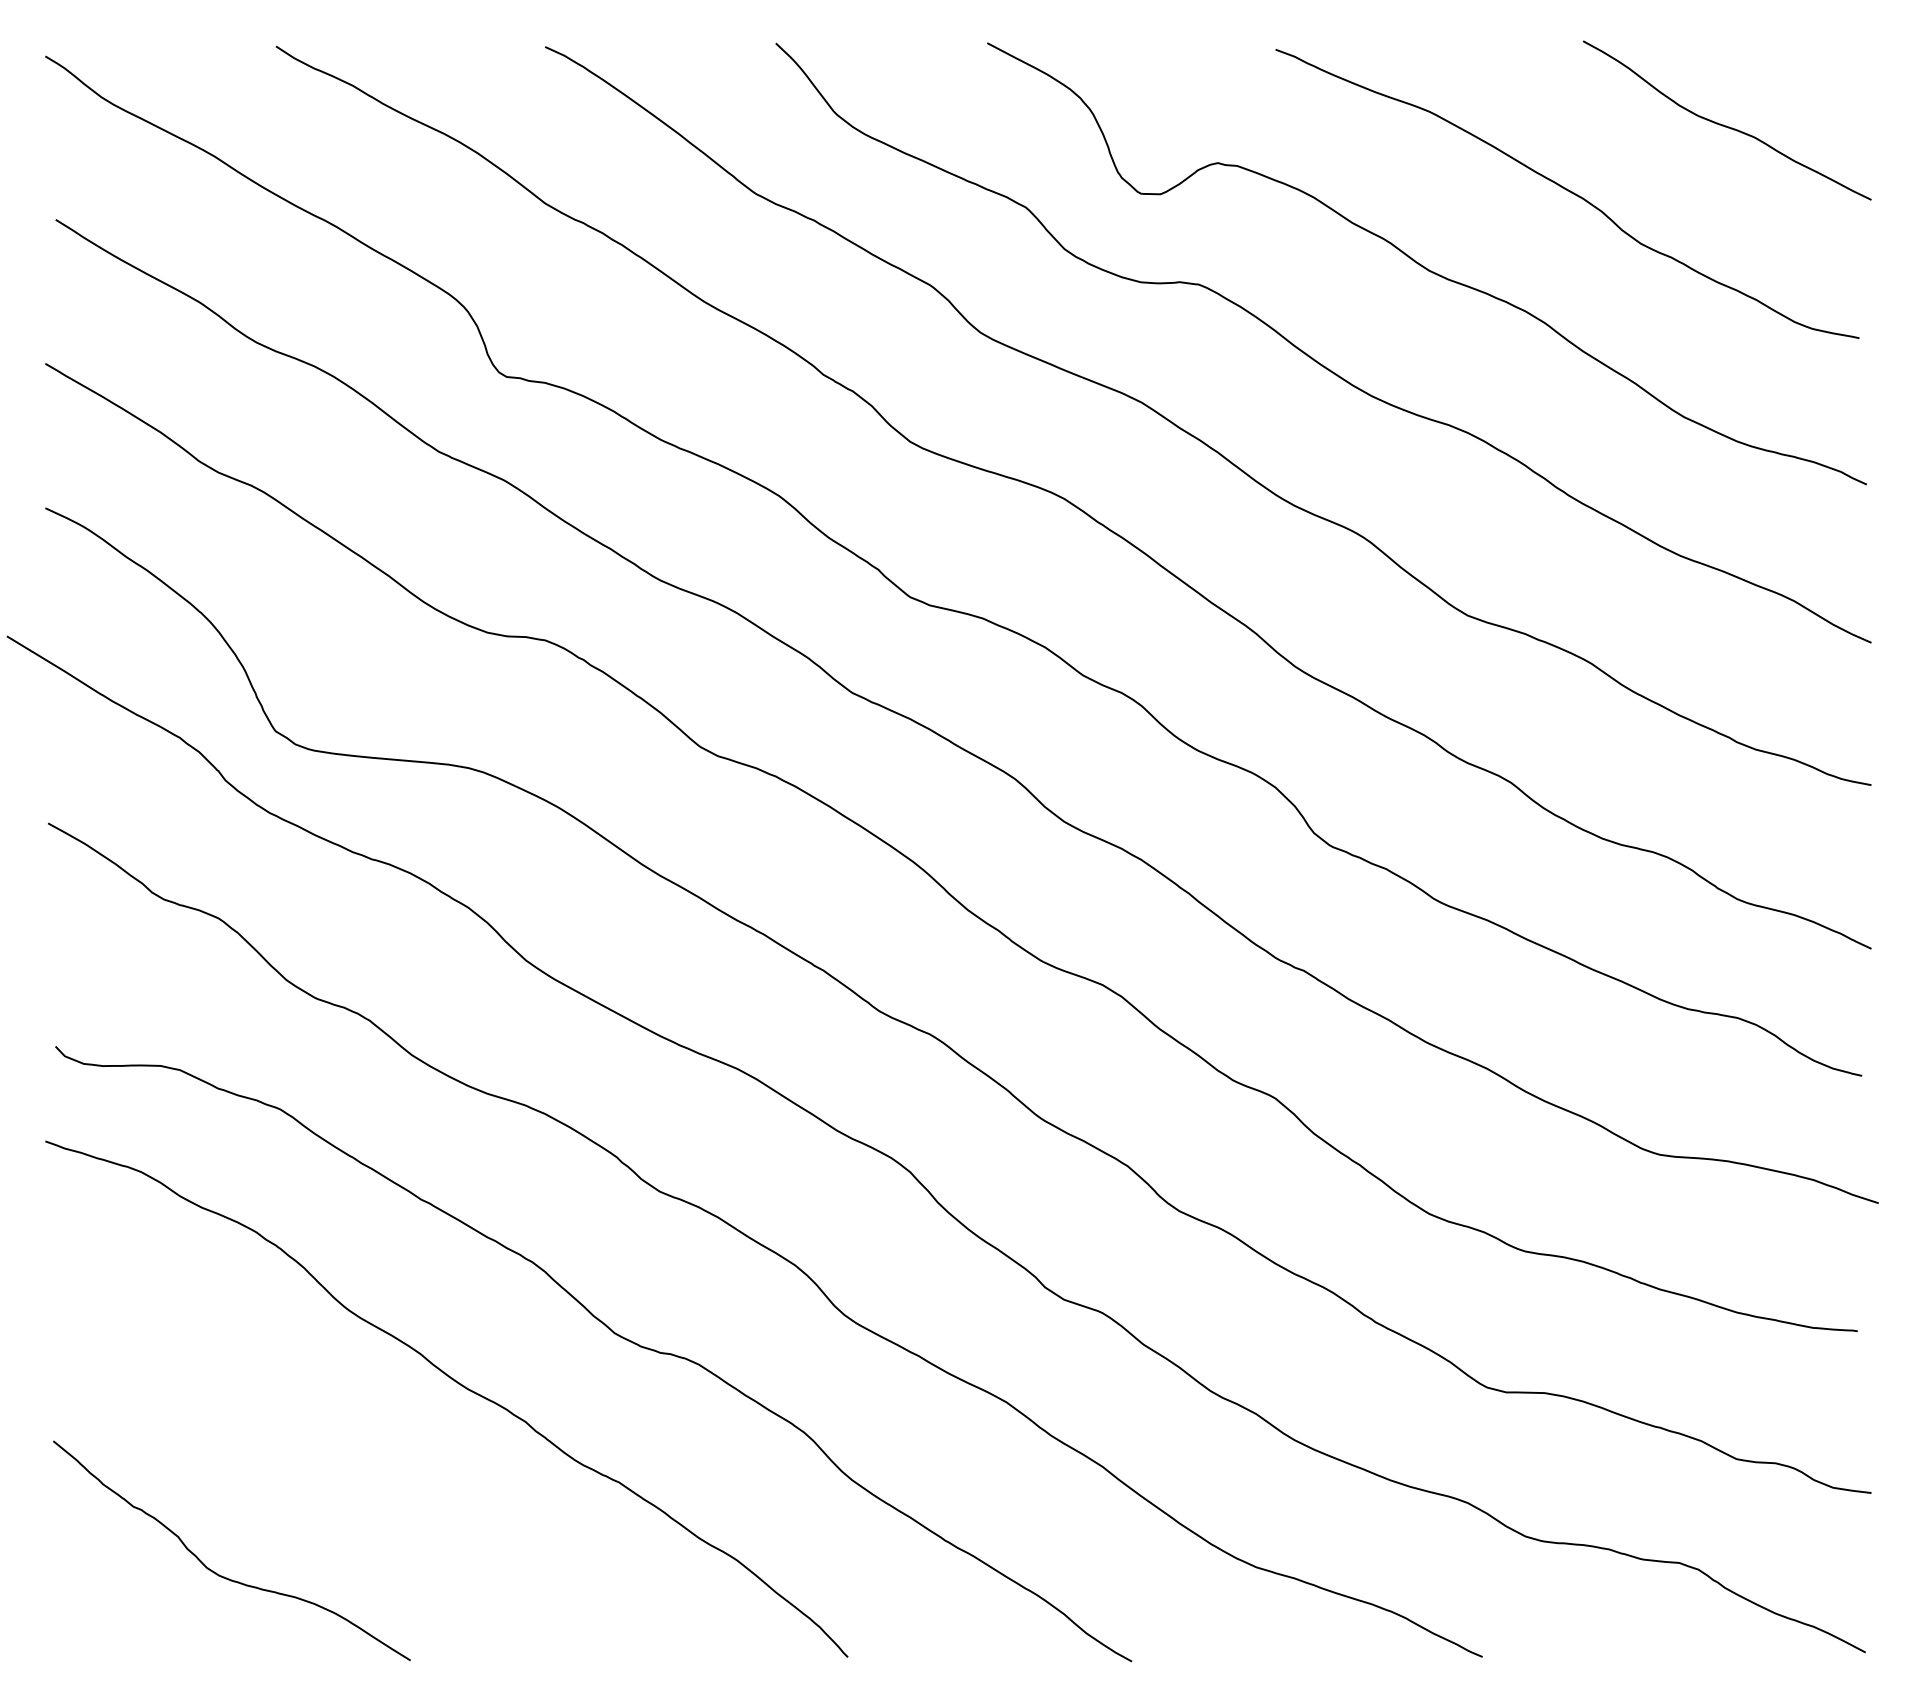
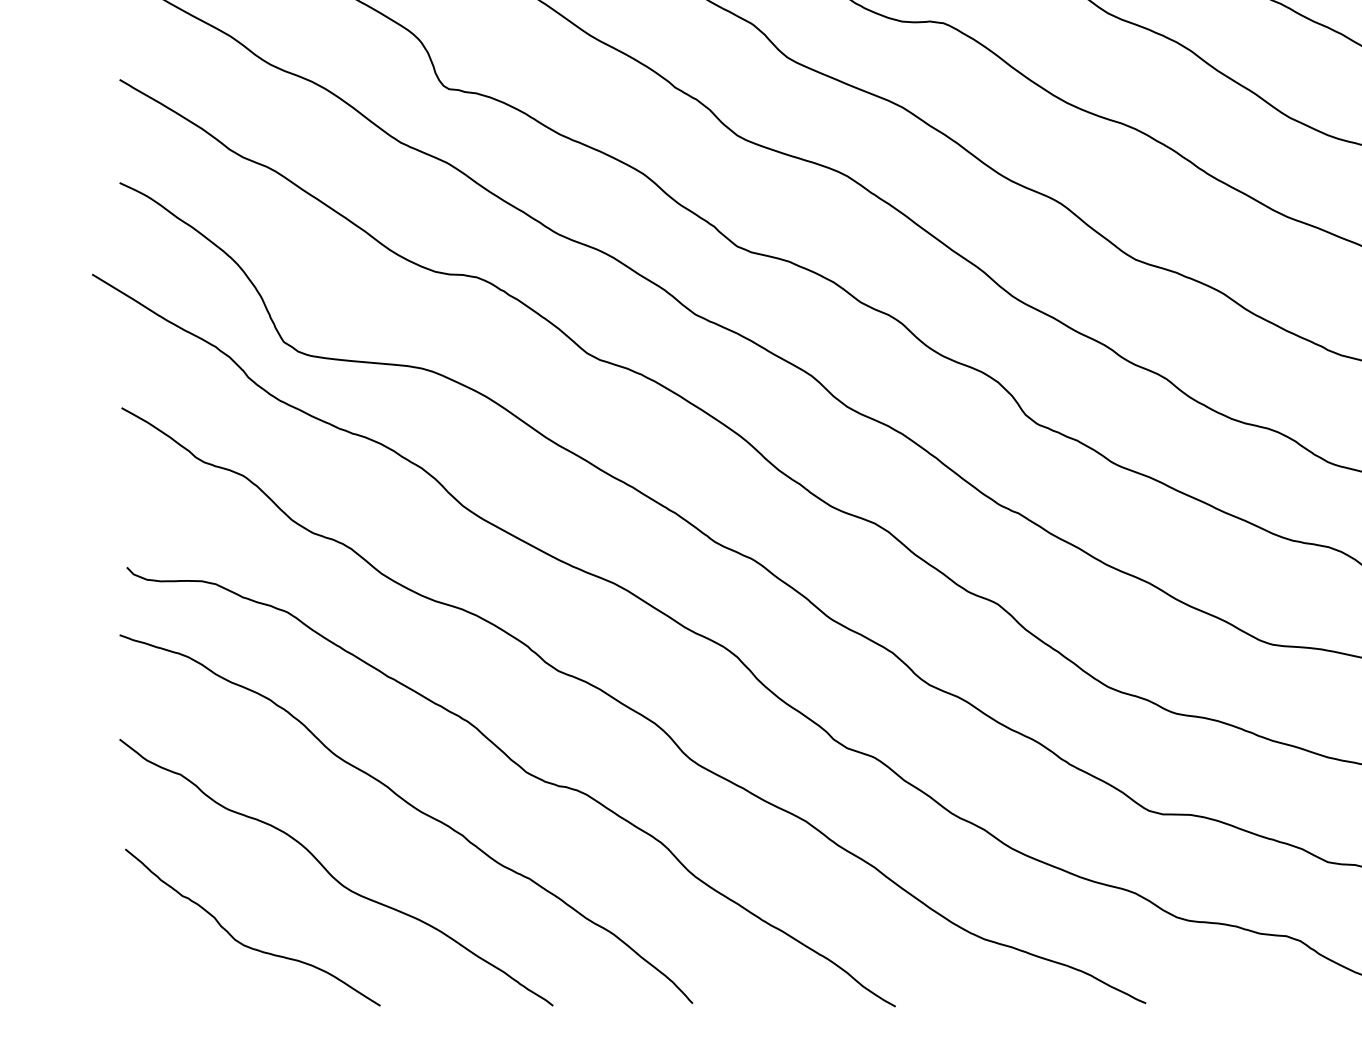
curve: (343, 1478) -> (332, 875), added

